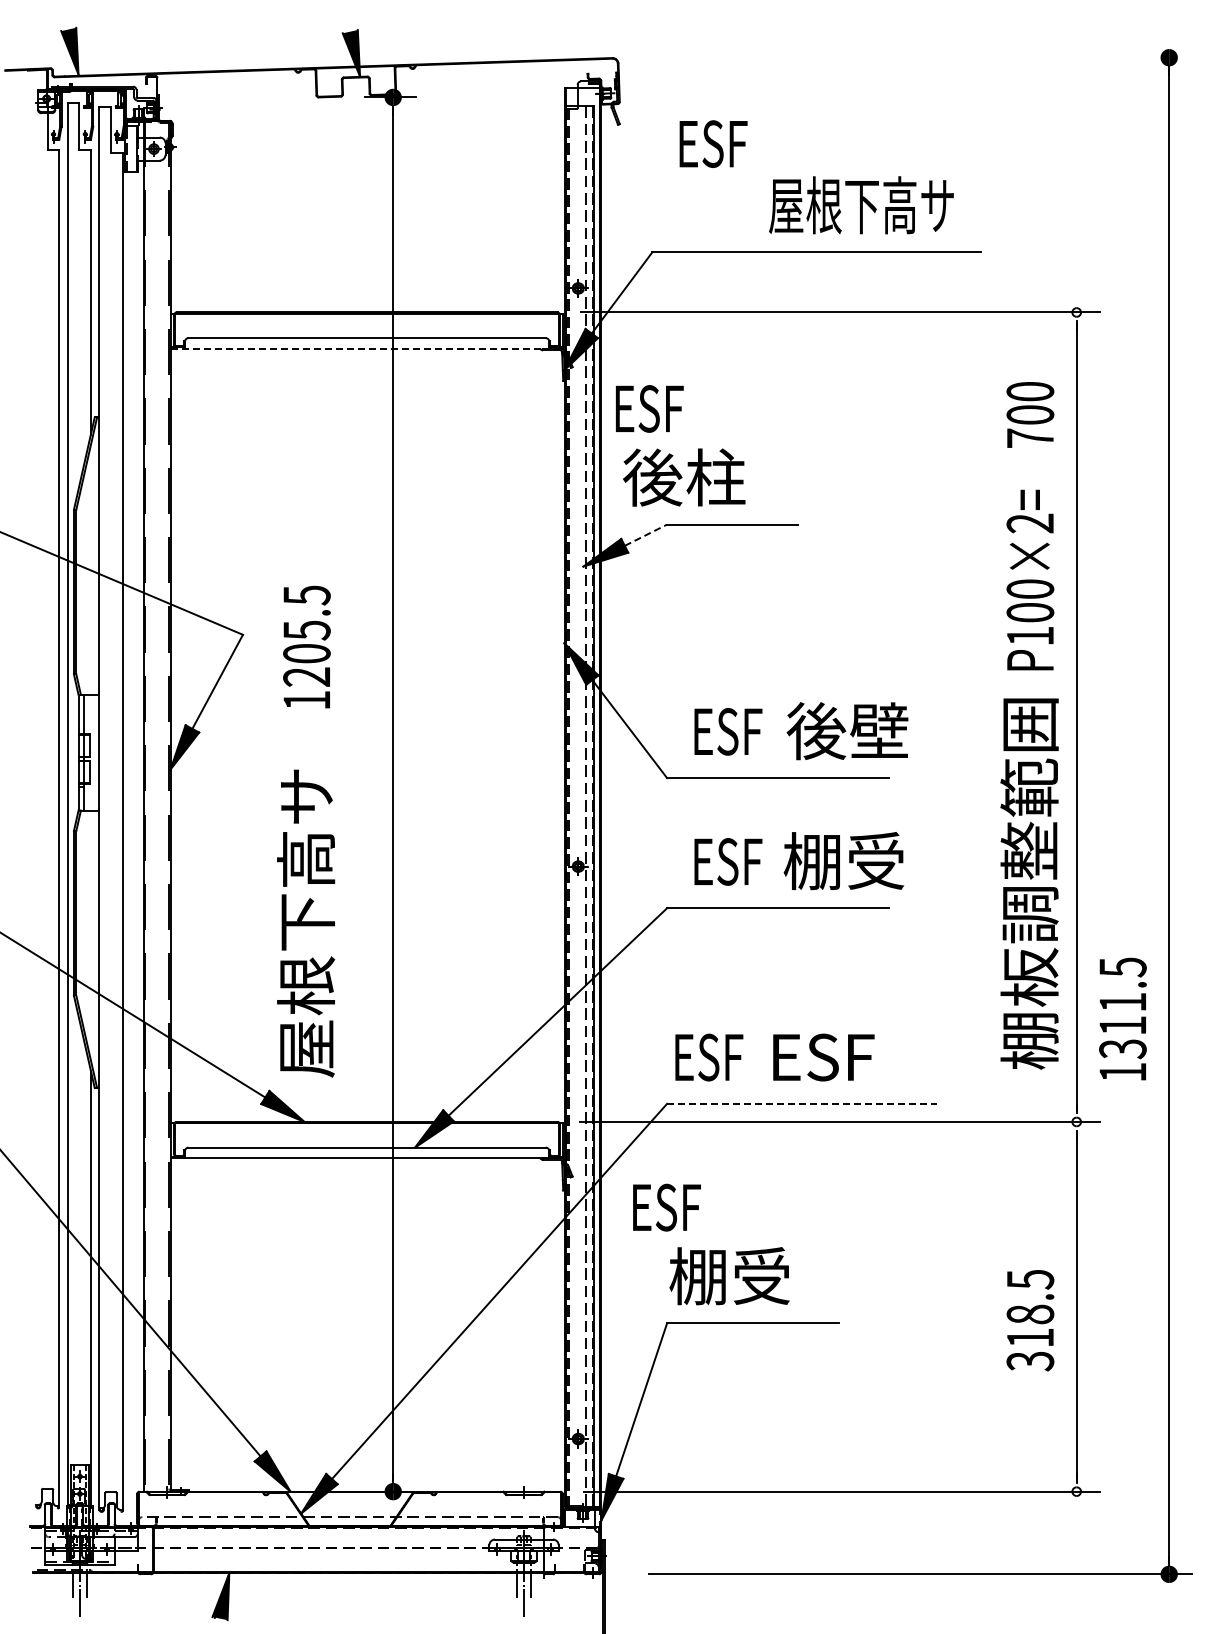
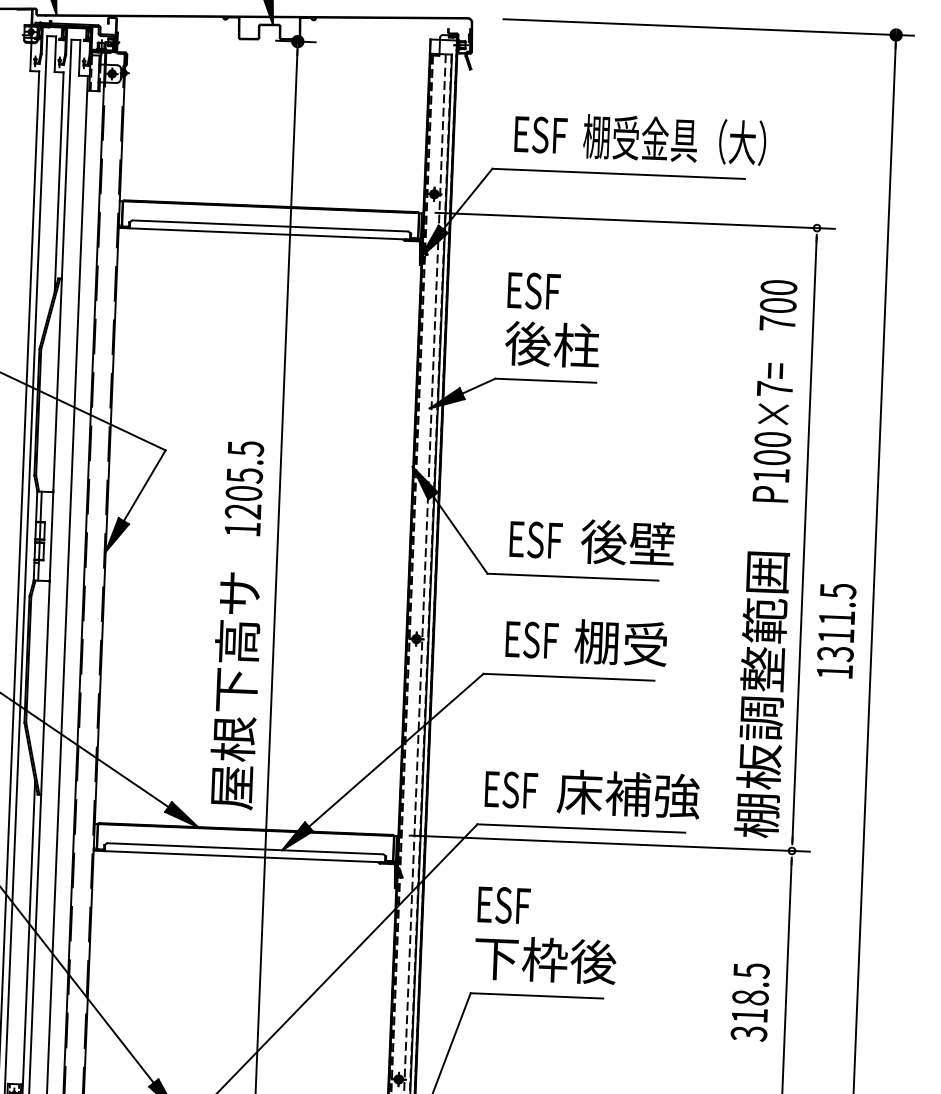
line: (925, 57) -> (708, 27), added
text: (713, 143) -> (540, 134), moved
text: (887, 205) -> (674, 139), 屋根下高サ -> 棚受金具（大）
line: (367, 348) -> (270, 233), dashed -> solid
text: (649, 408) -> (533, 290), moved
text: (684, 477) -> (552, 344), moved
text: (1029, 523) -> (774, 389), P100×2= -> P100×7=
line: (645, 535) -> (478, 386), dashed -> solid
text: (306, 646) -> (243, 487), moved
text: (1029, 883) -> (761, 694), moved
text: (306, 923) -> (235, 691), moved
text: (1122, 1018) -> (836, 630), moved
text: (861, 1056) -> (628, 793), ESF -> 床補強
line: (802, 1103) -> (581, 828), dashed -> solid
text: (666, 1207) -> (503, 905), moved
text: (761, 1276) -> (544, 960), 棚受 -> 下枠後

